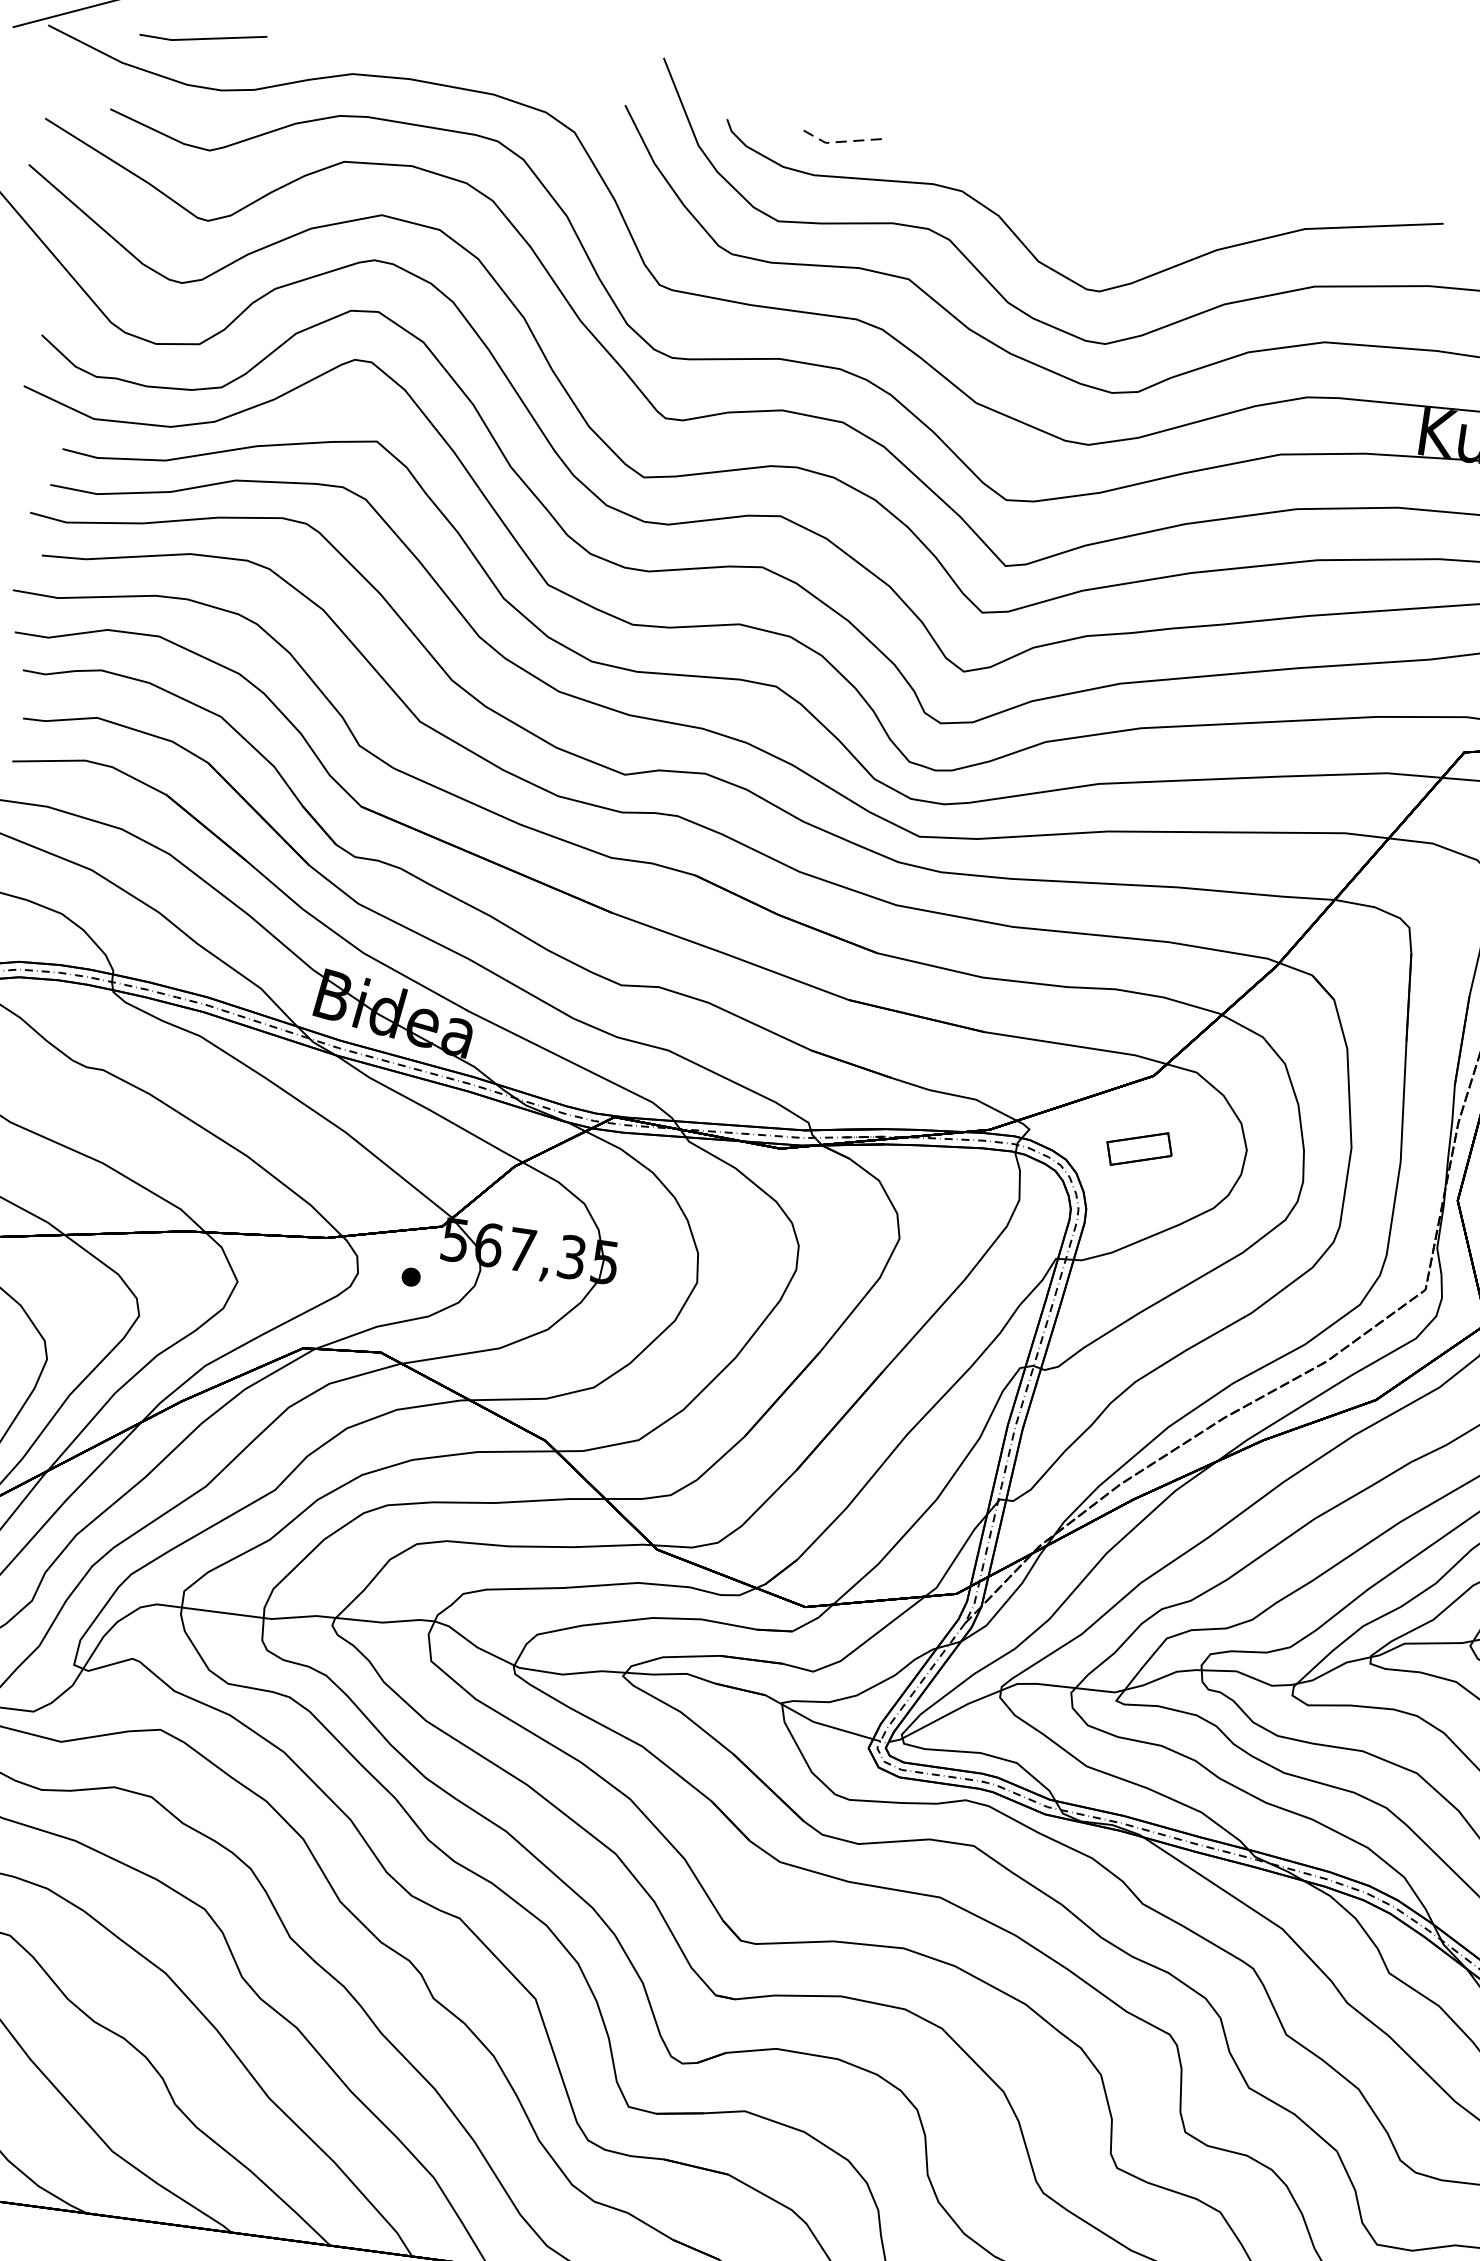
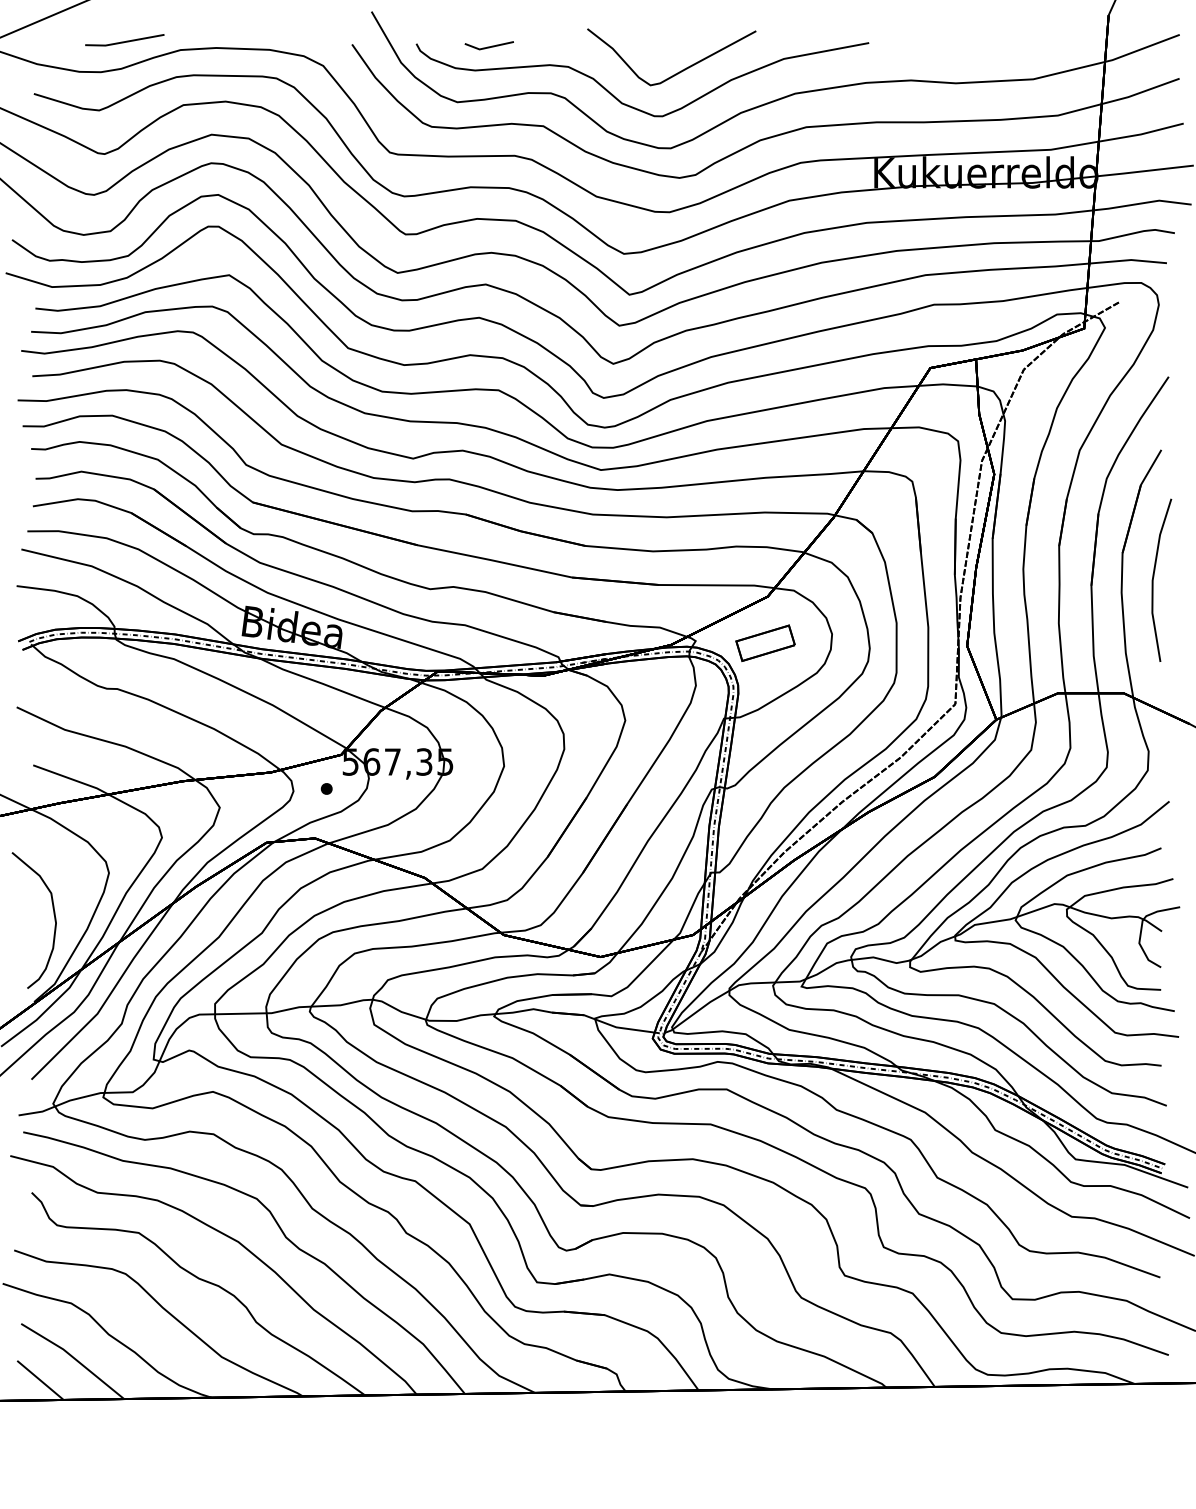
line: (202, 38) -> (124, 41), moved
line: (841, 142) -> (489, 47), dashed -> solid
curve: (1136, 224) -> (679, 71), added
part: (1139, 1147) -> (765, 642), size x1.43

